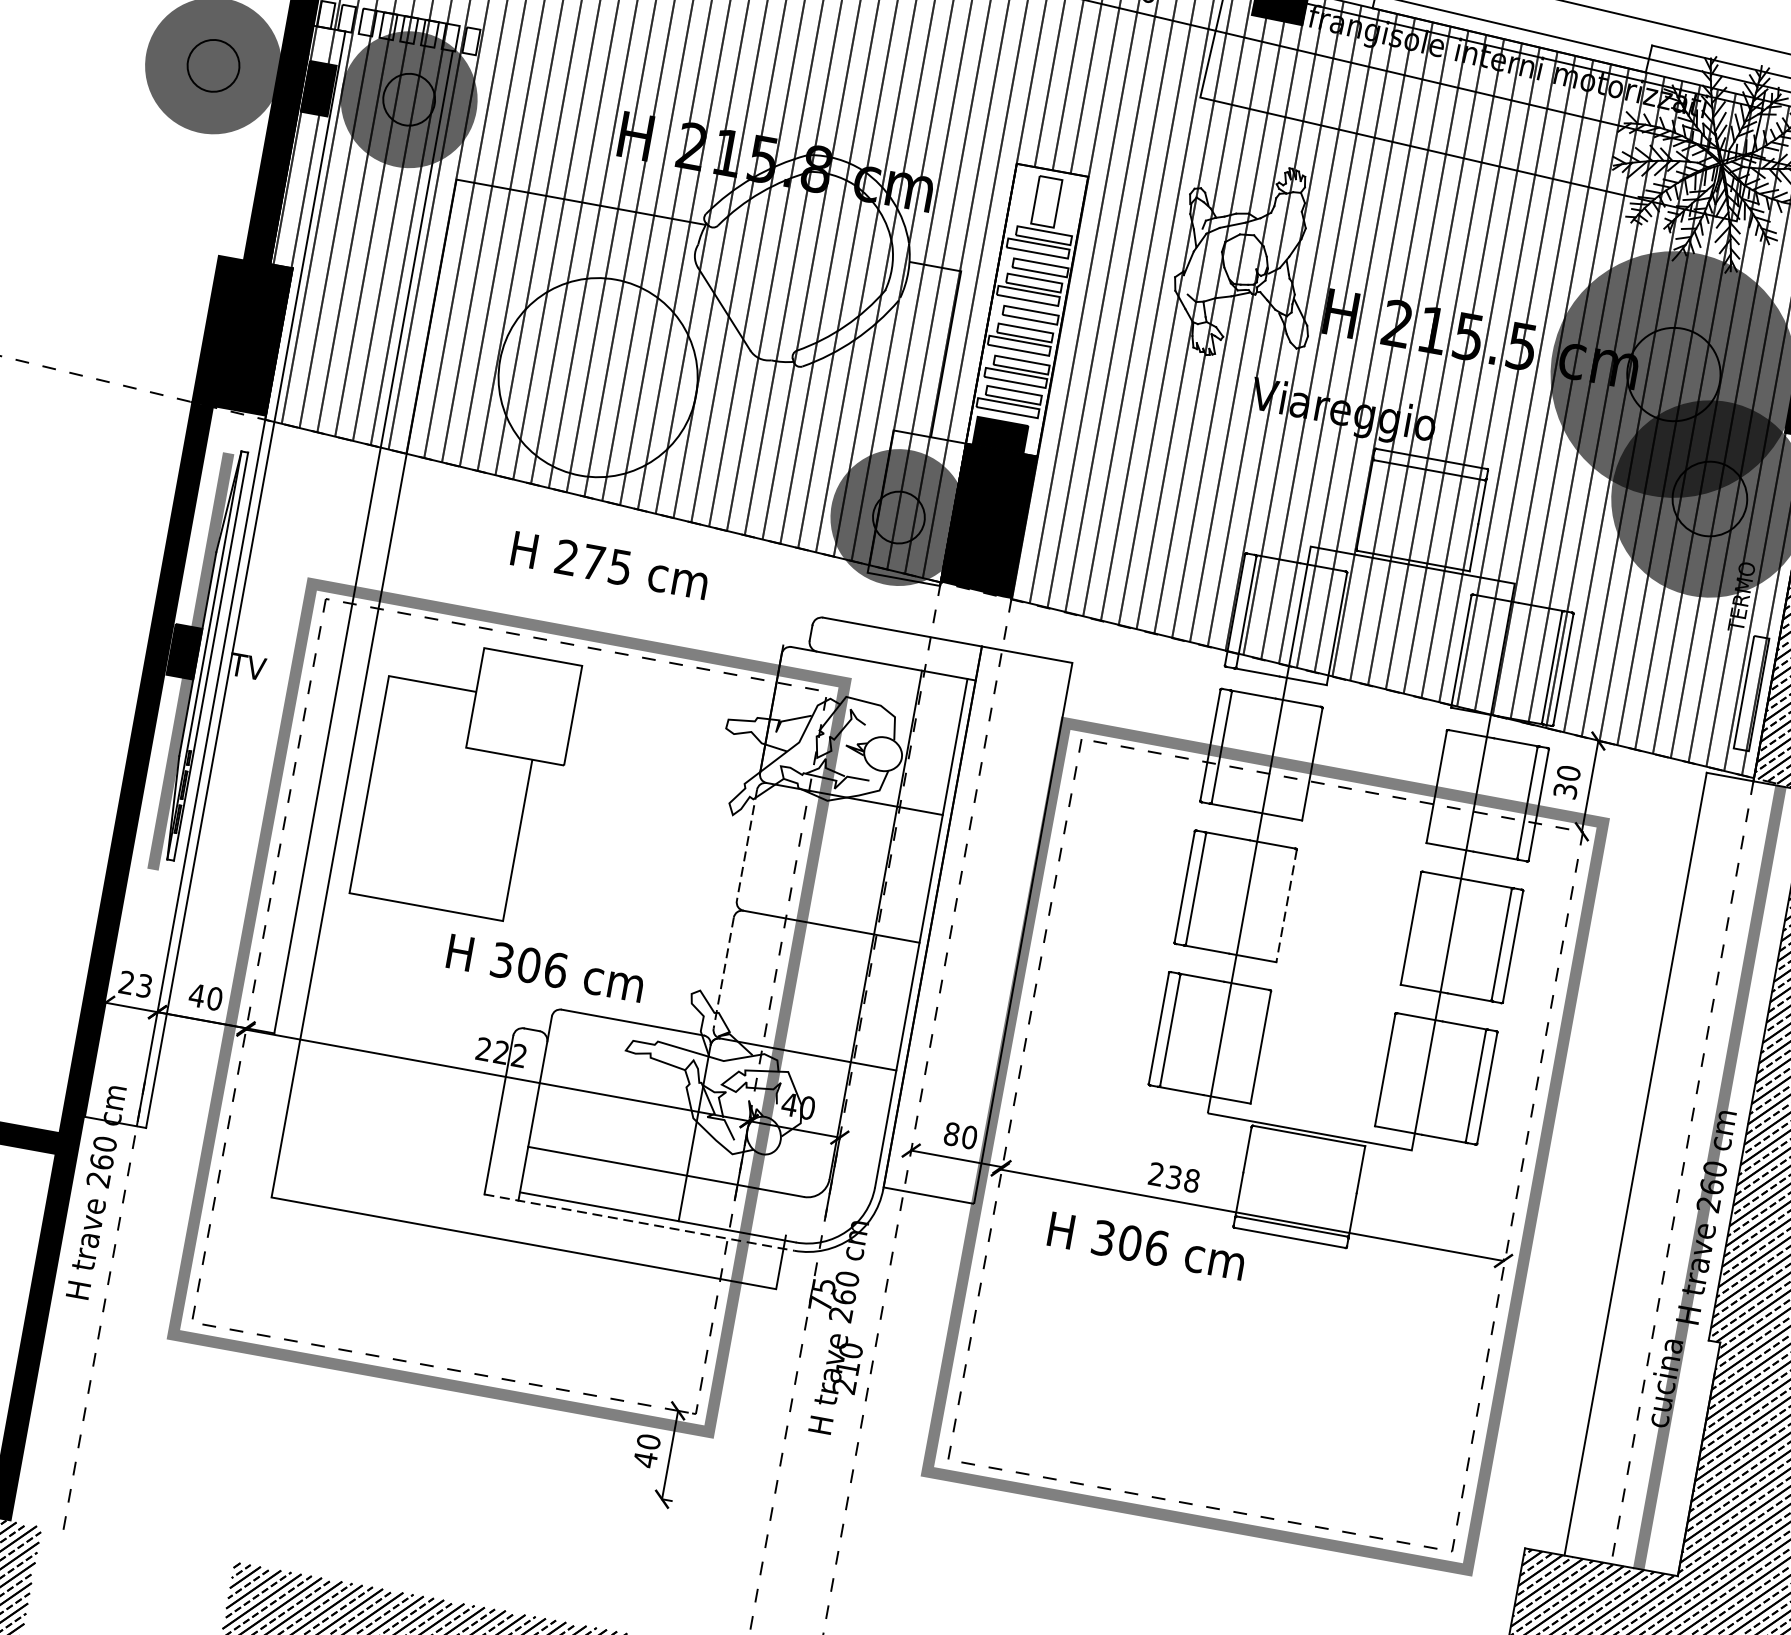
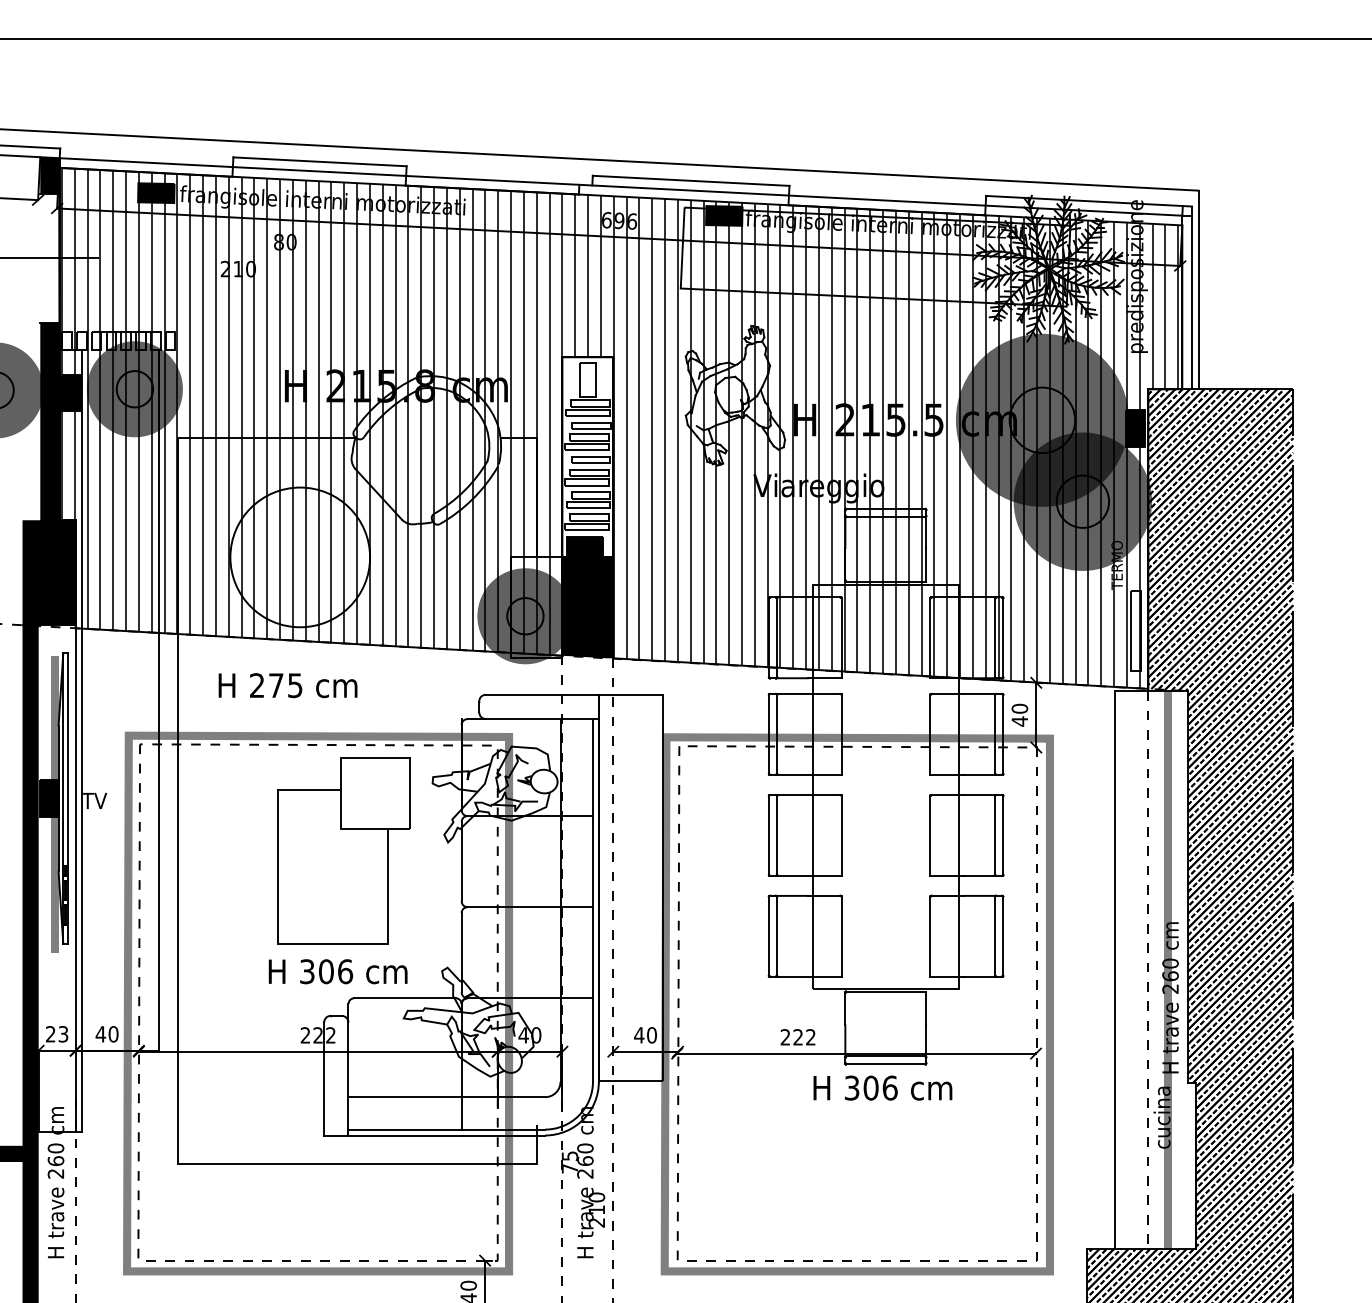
text: (609, 565) -> (287, 685), moved
part: (464, 778) -> (343, 850), moved
text: (1564, 791) -> (1019, 721), 30 -> 40
line: (746, 845) -> (461, 861), dashed -> solid
line: (1286, 906) -> (841, 836), dashed -> solid
line: (723, 972) -> (461, 952), dashed -> solid
text: (952, 1134) -> (639, 1035), 80 -> 40
text: (1182, 1179) -> (804, 1037), 238 -> 222
line: (640, 1222) -> (435, 1135), dashed -> solid
text: (1146, 1245) -> (882, 1087), moved

